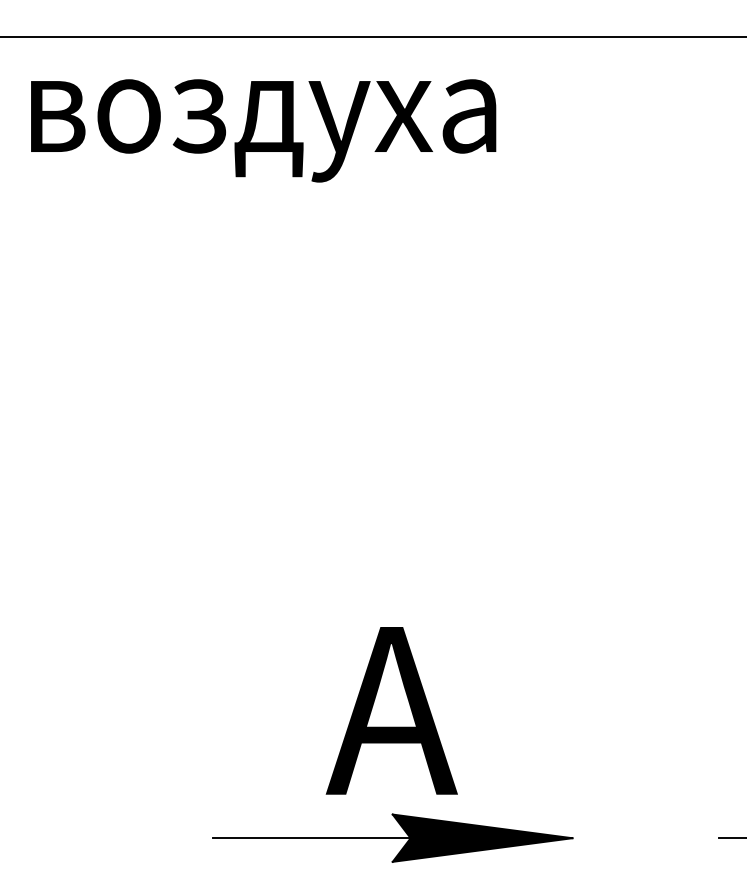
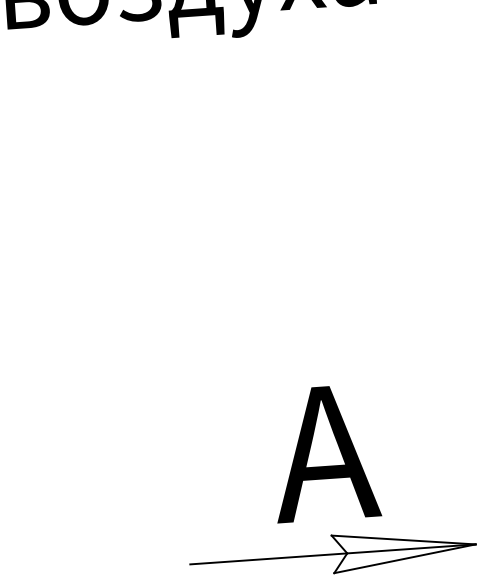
fill: (482, 837) -> (404, 548), removed

